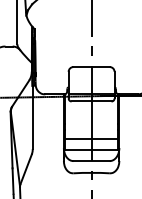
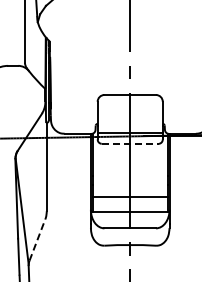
line: (91, 101) -> (130, 143), solid -> dashed
line: (26, 168) -> (37, 239), solid -> dashed

